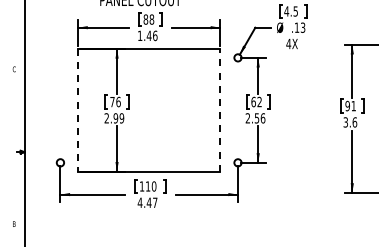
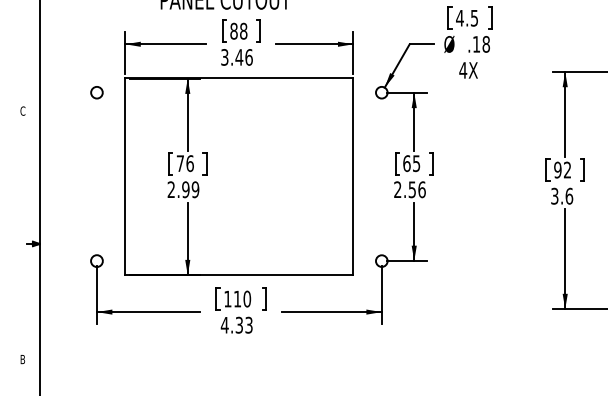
text: (302, 27) -> (485, 43), .13 -> .18
text: (140, 35) -> (225, 56), 1.46 -> 3.46
circle: (60, 57) -> (97, 92), added
text: (259, 101) -> (416, 162), 62 -> 65
text: (353, 105) -> (567, 169), 91 -> 92
line: (220, 109) -> (353, 175), dashed -> solid
line: (78, 110) -> (125, 177), dashed -> solid
text: (151, 202) -> (243, 324), 4.47 -> 4.33

